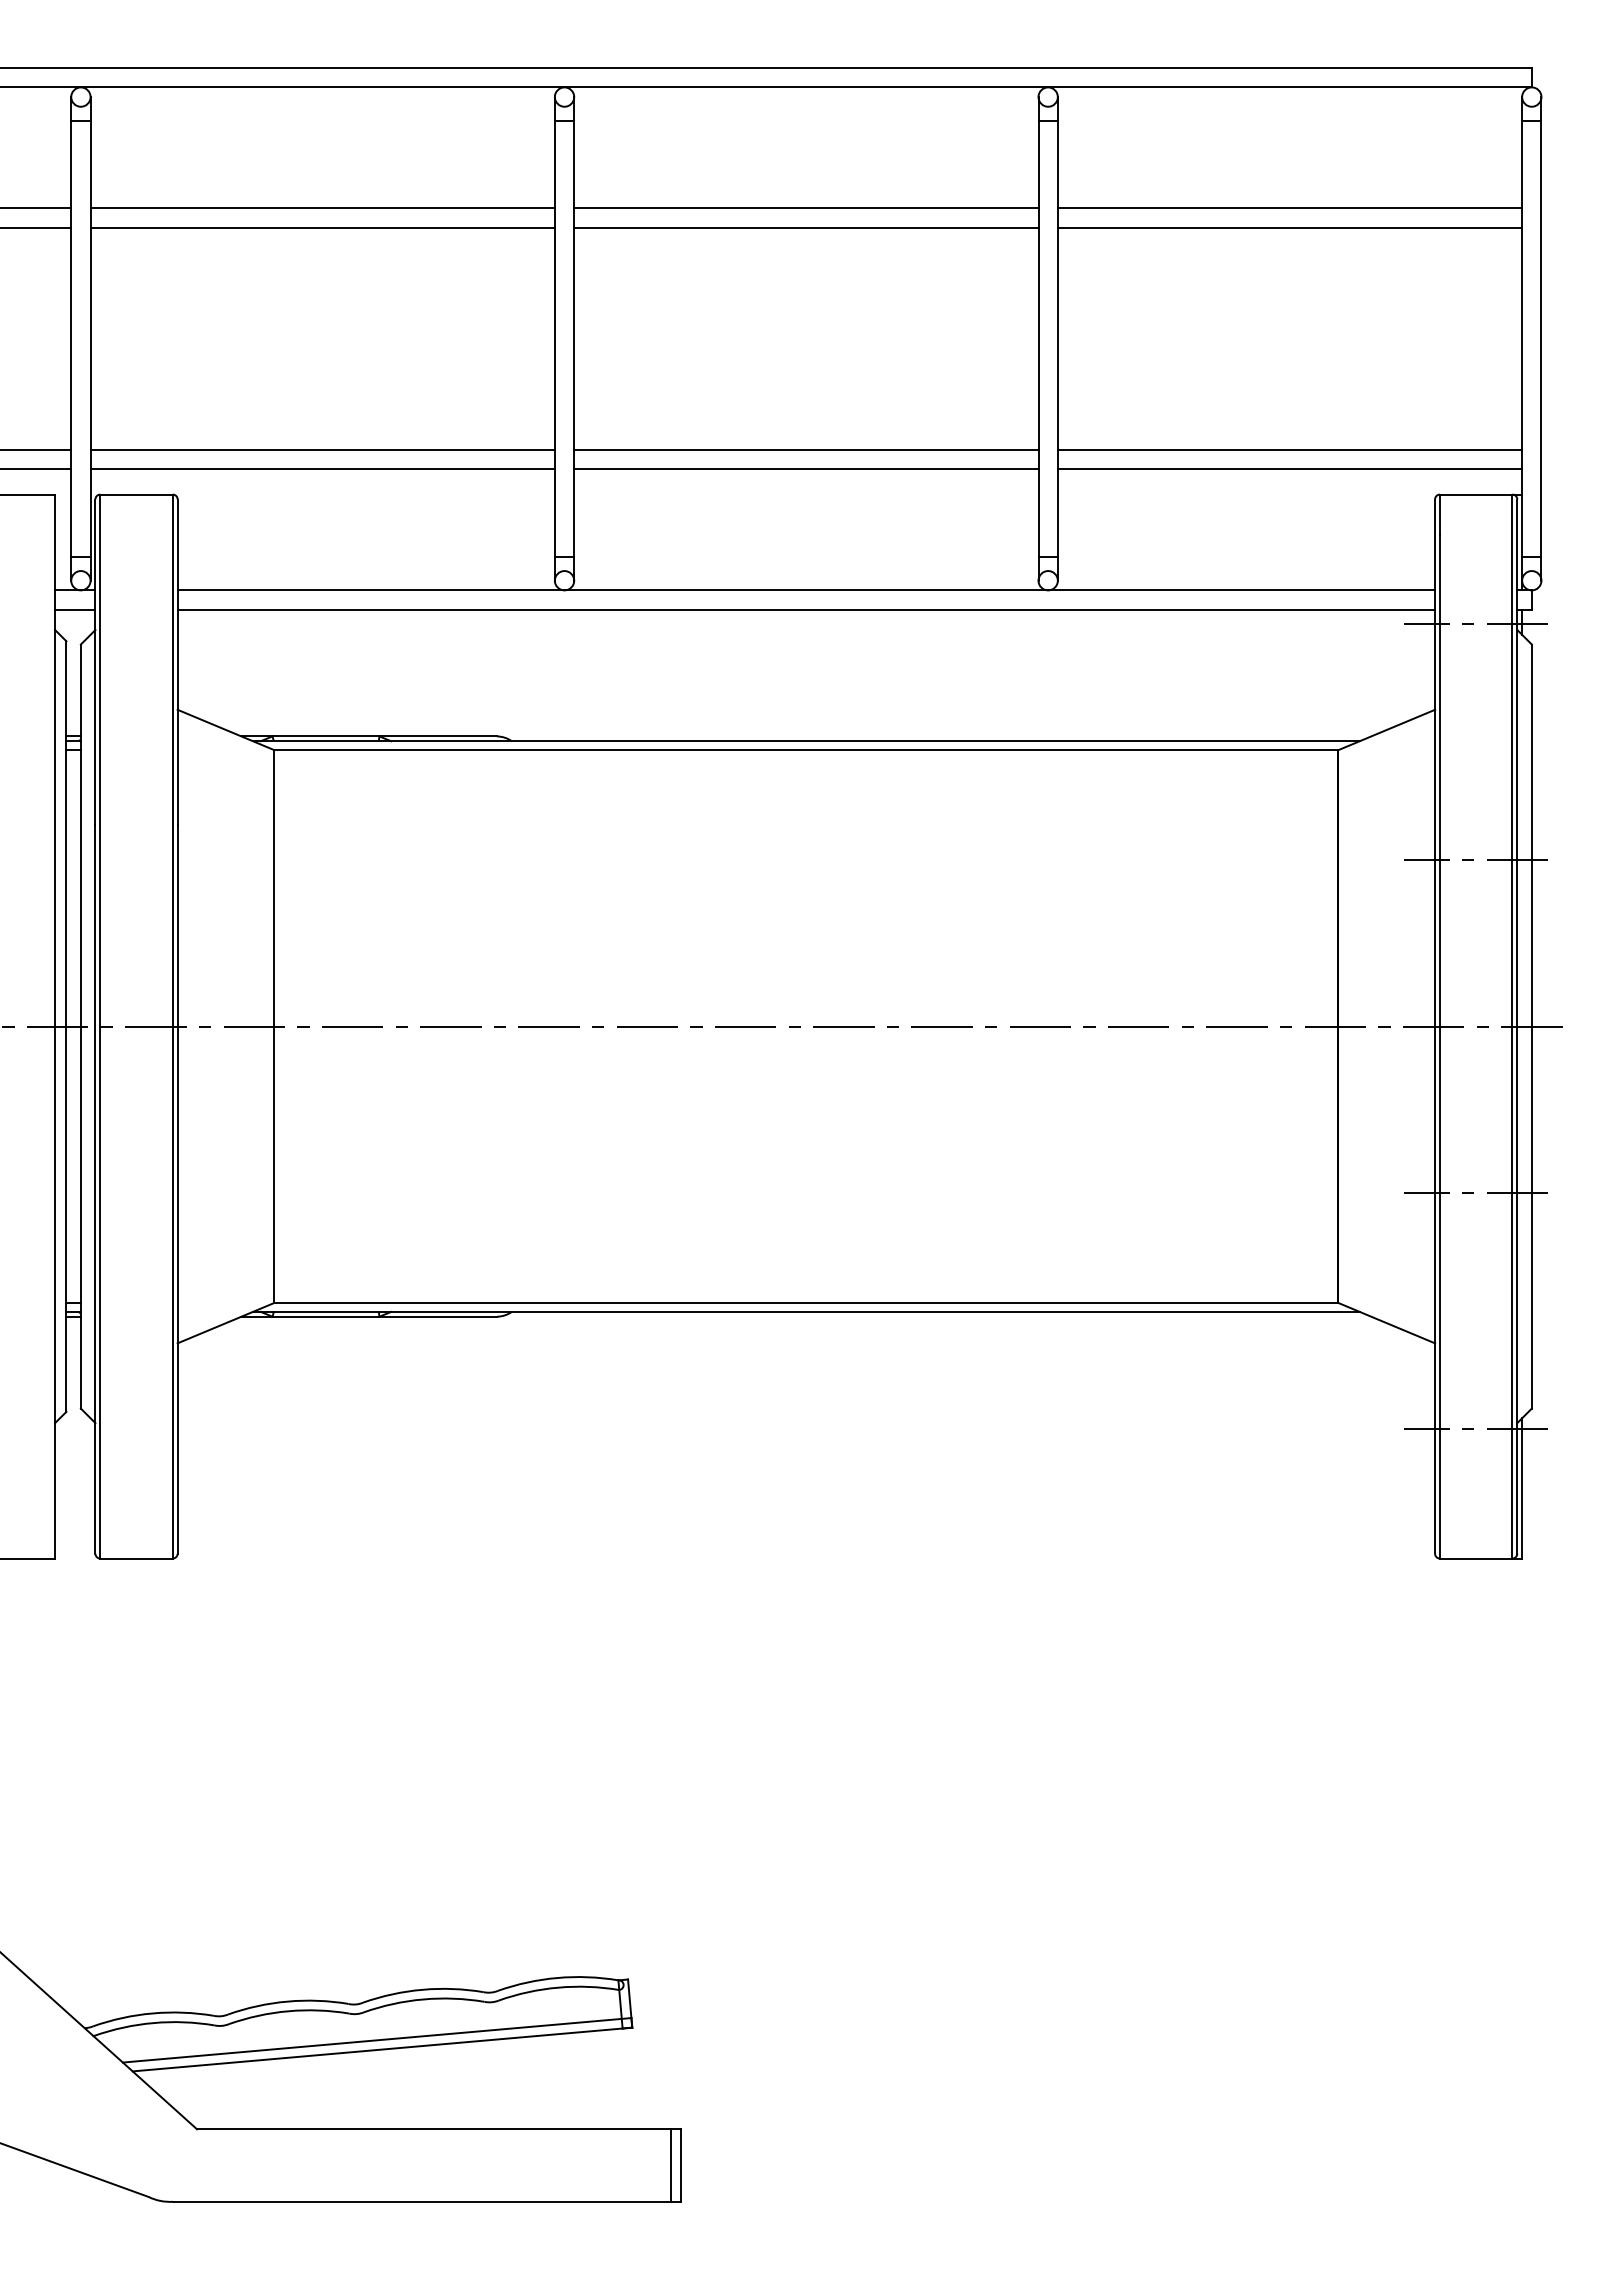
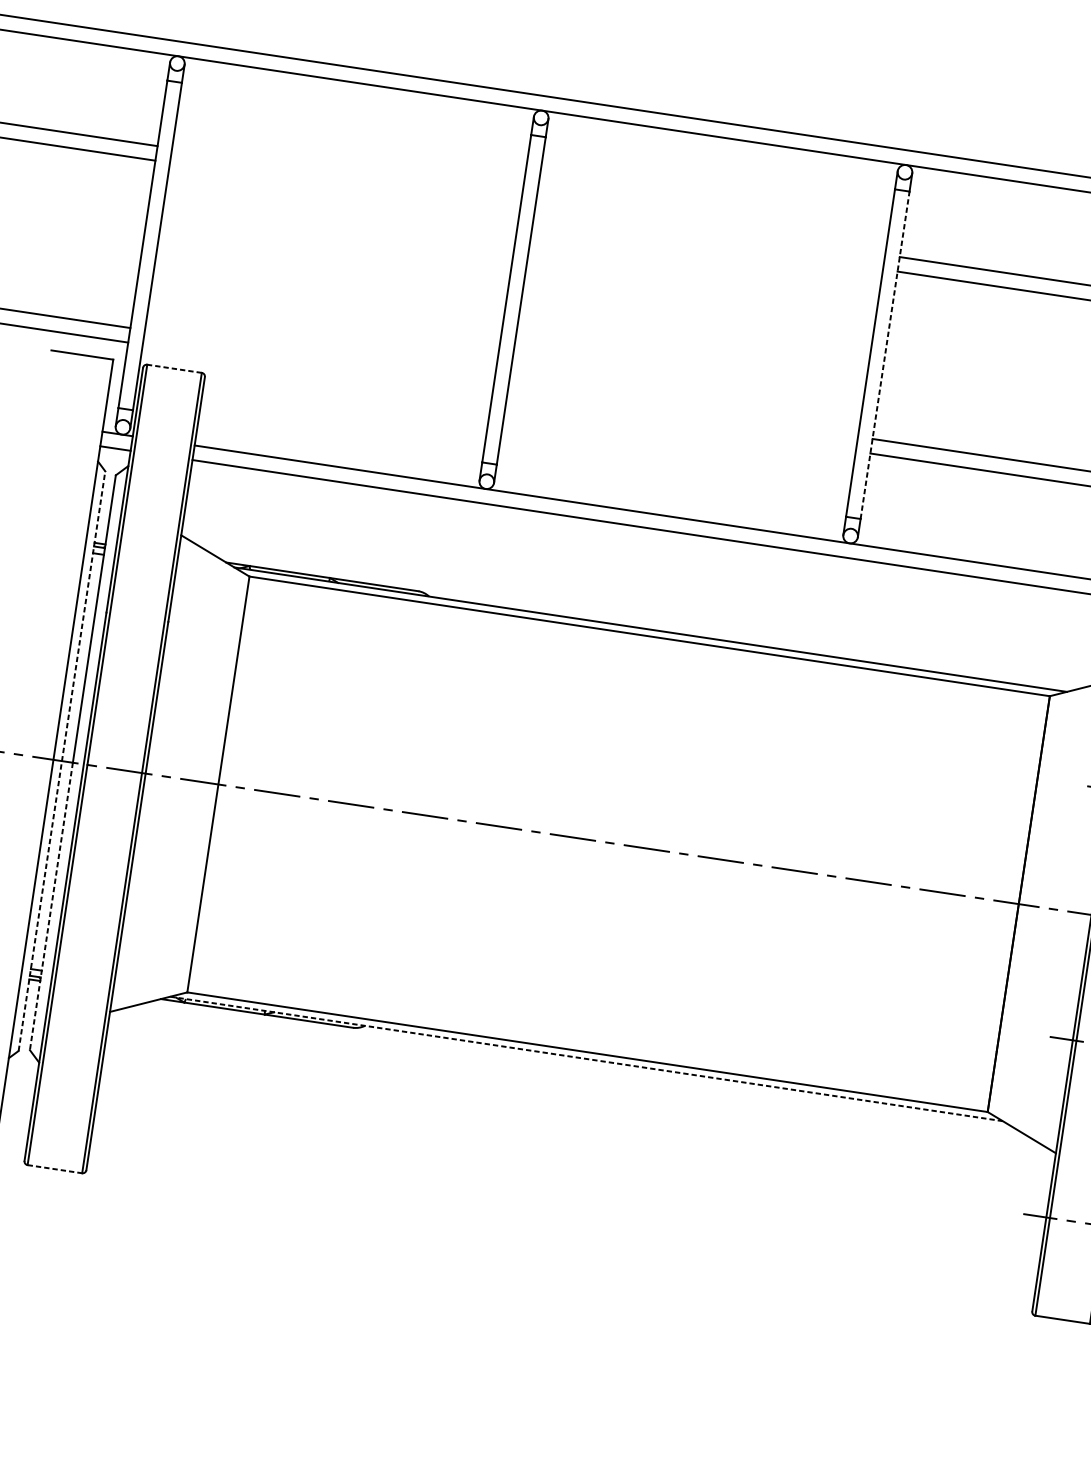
line: (322, 208) -> (346, 174), removed
line: (806, 208) -> (710, 228), removed
line: (322, 227) -> (344, 188), removed
line: (806, 227) -> (708, 243), removed
line: (1057, 338) -> (884, 354), solid -> dashed
line: (322, 450) -> (319, 356), removed
line: (806, 450) -> (683, 410), removed
line: (322, 469) -> (317, 370), removed
line: (806, 469) -> (681, 425), removed
line: (136, 494) -> (174, 368), solid -> dashed
line: (66, 1026) -> (62, 761), solid -> dashed
line: (80, 1218) -> (51, 907), solid -> dashed
line: (806, 1311) -> (586, 1058), solid -> dashed
line: (137, 1558) -> (55, 1169), solid -> dashed

